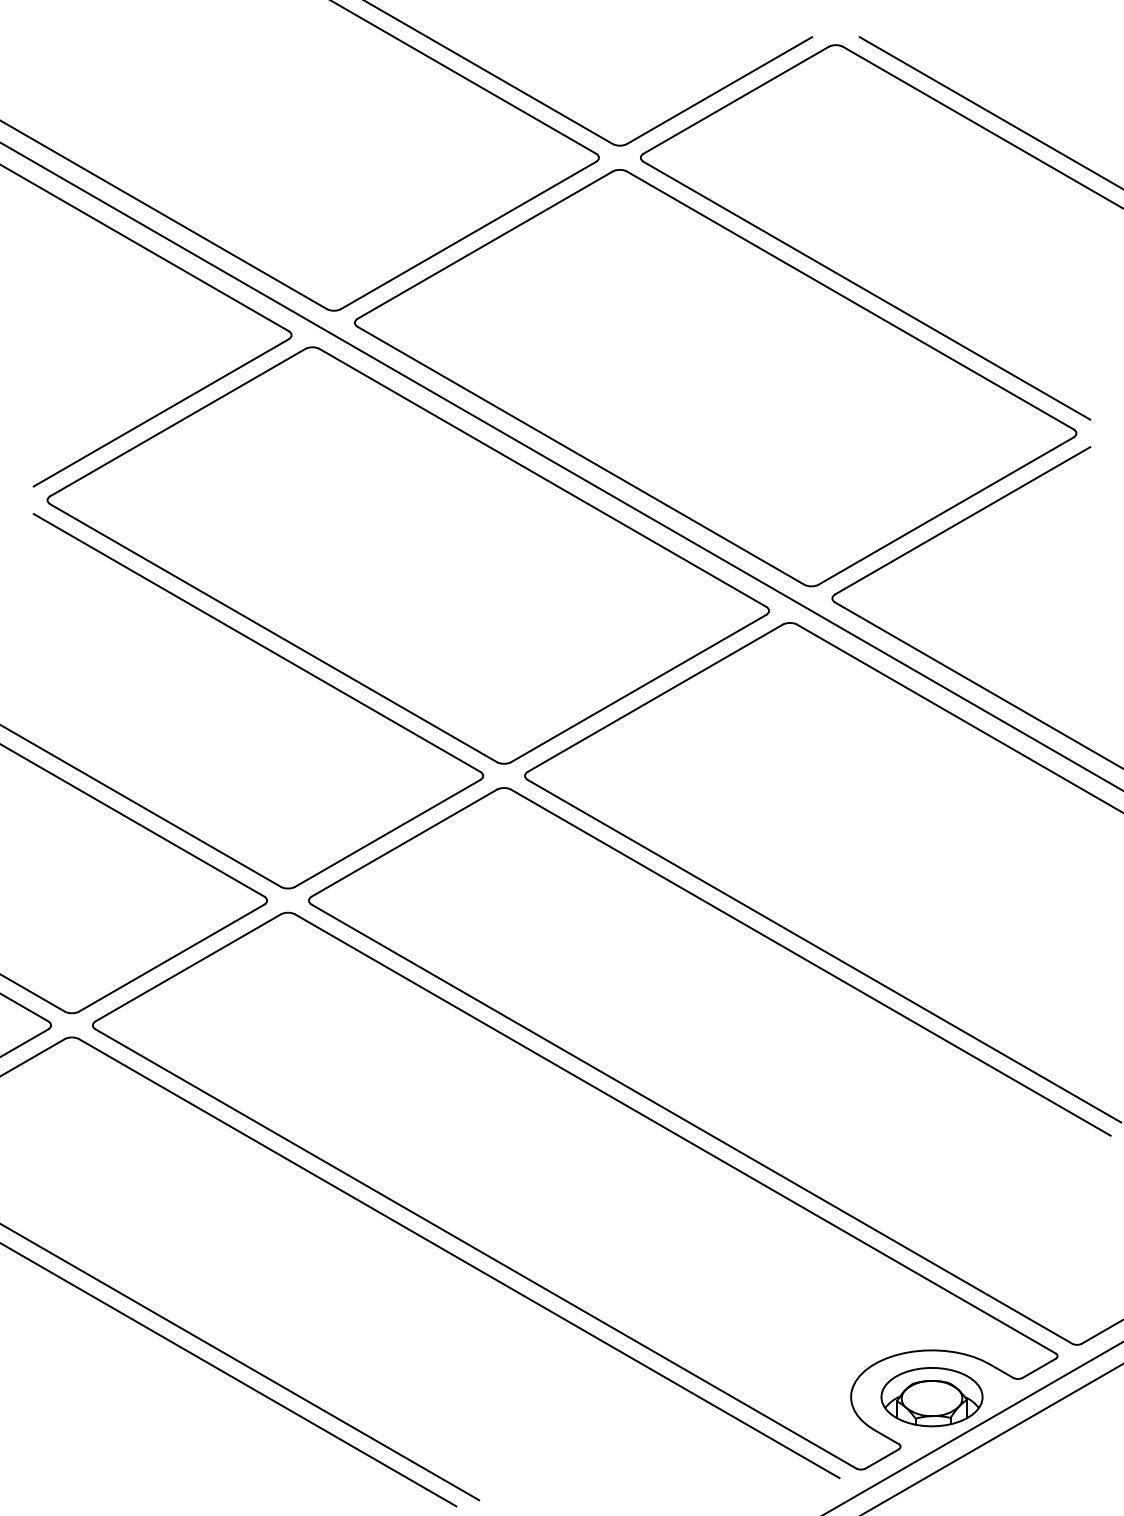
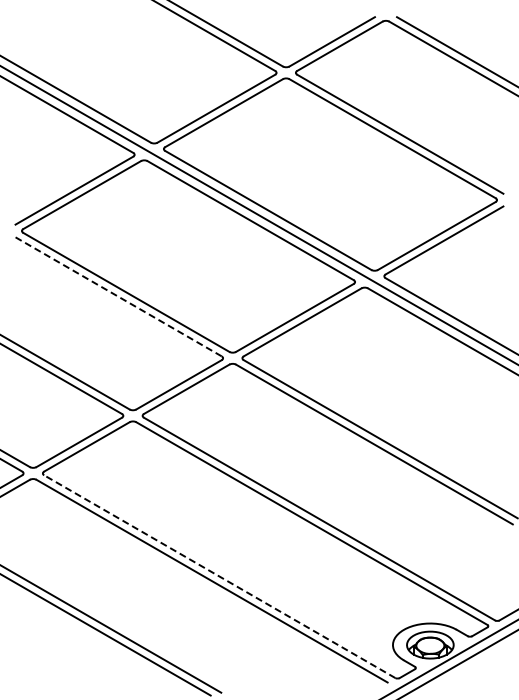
line: (258, 644) -> (119, 297), solid -> dashed
line: (475, 1248) -> (219, 576), solid -> dashed

